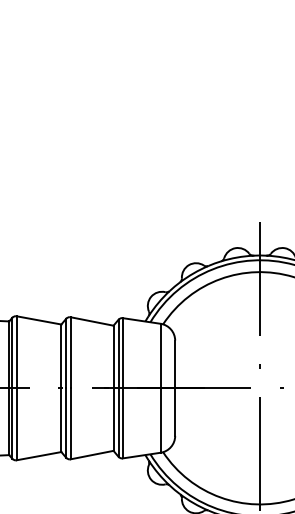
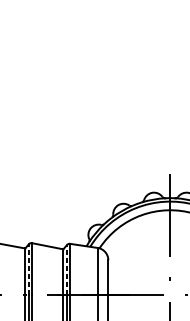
line: (66, 353) -> (29, 269), solid -> dashed
line: (118, 353) -> (66, 269), solid -> dashed

